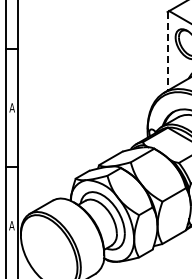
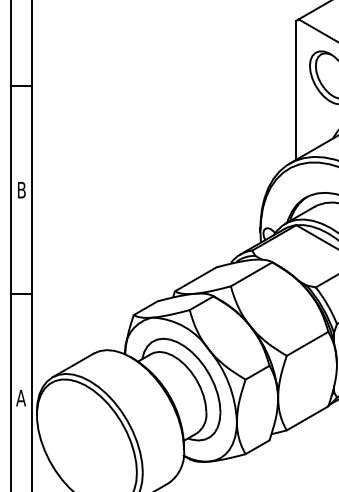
line: (167, 51) -> (295, 90), dashed -> solid
text: (11, 107) -> (20, 189), A -> B

